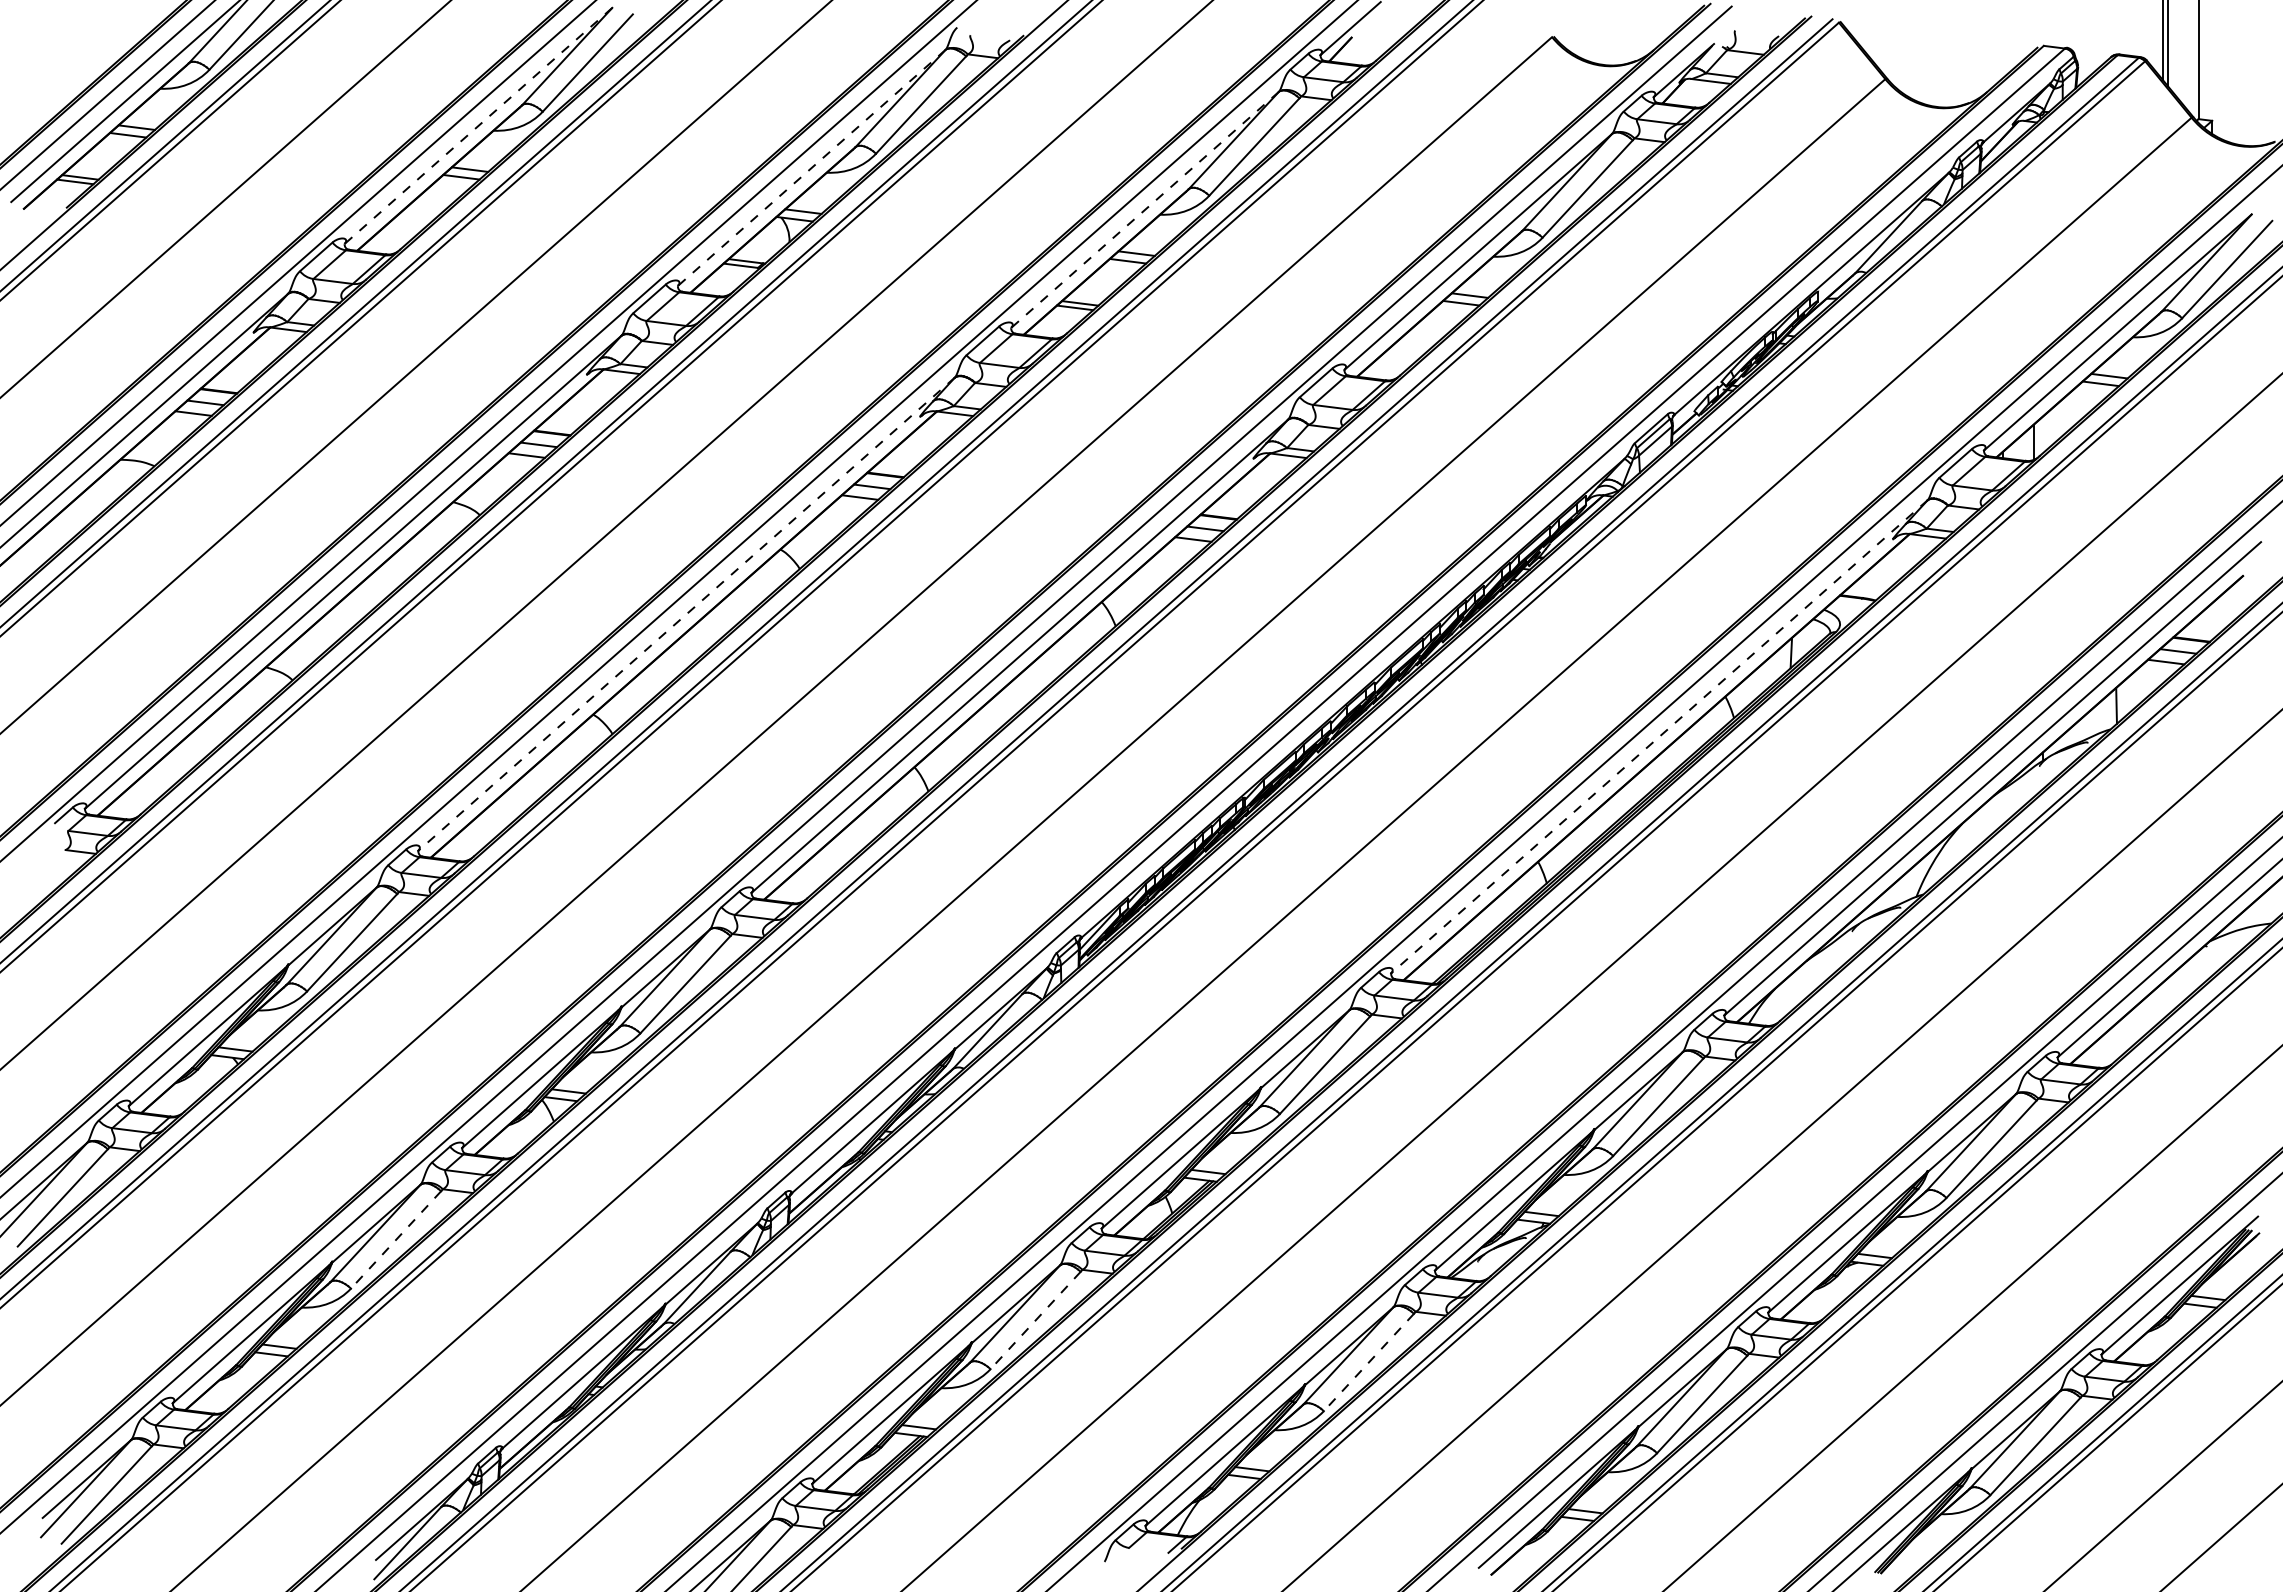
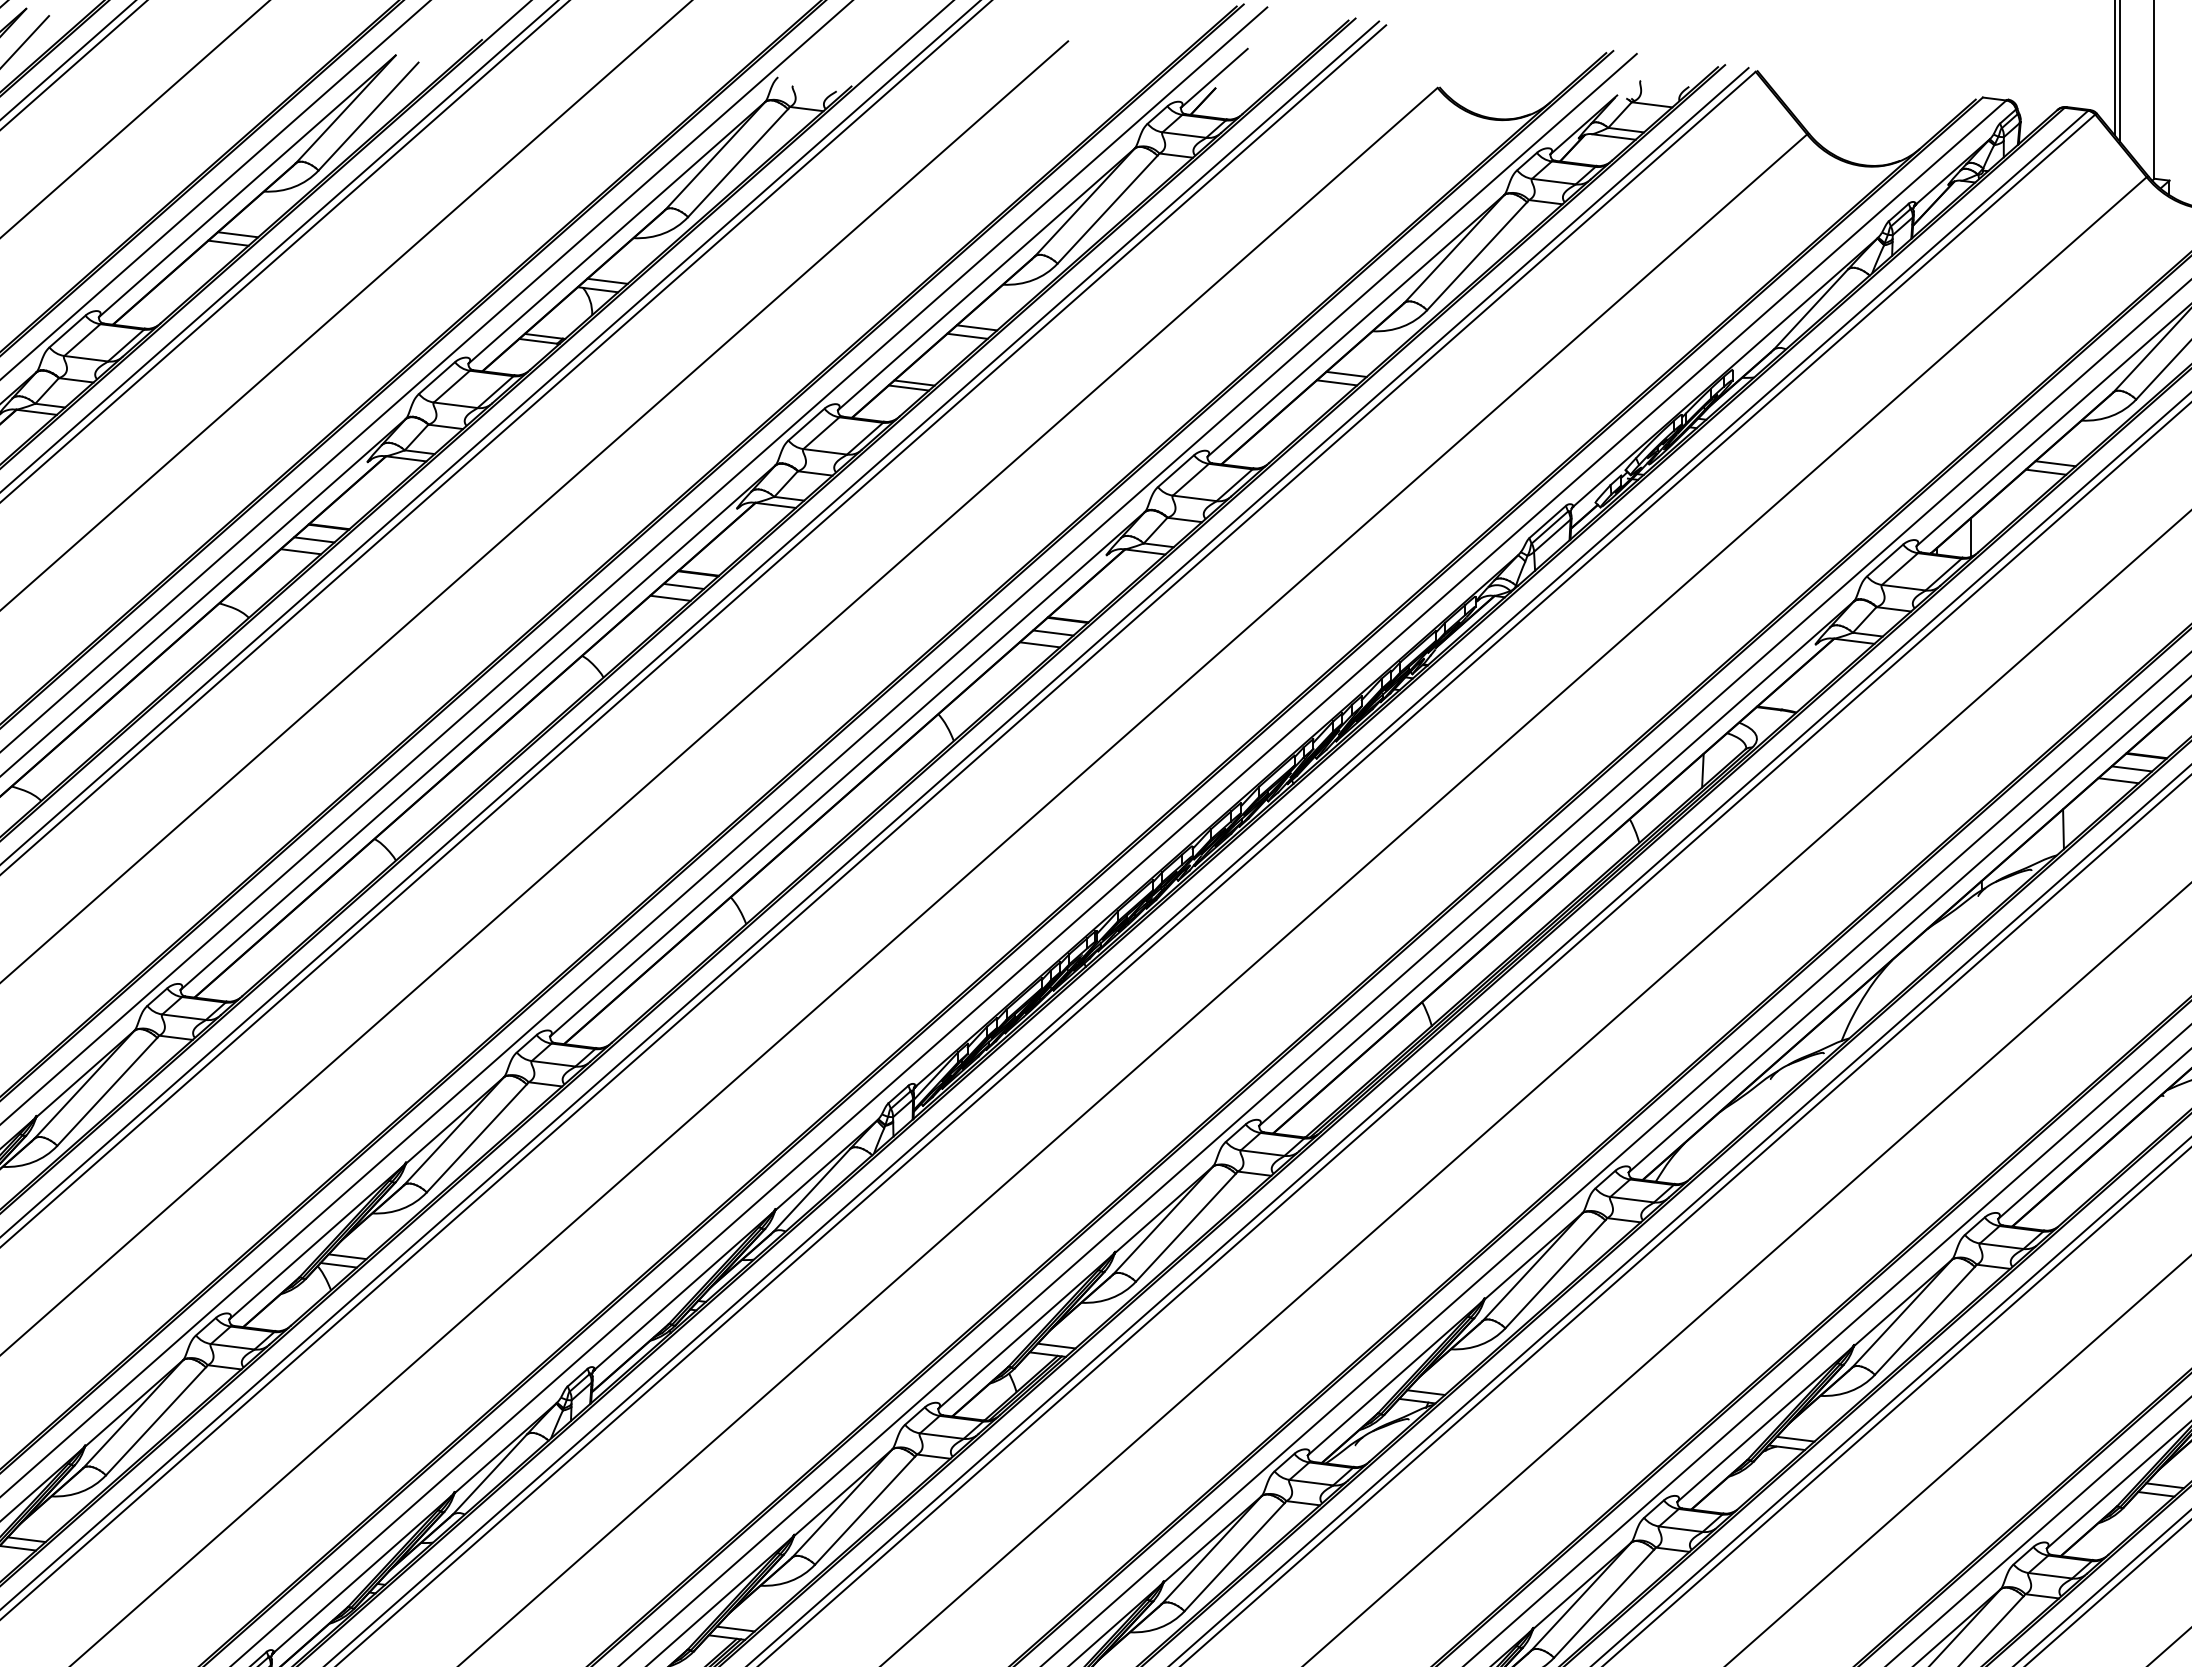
line: (478, 125) -> (247, 185), dashed -> solid
line: (811, 167) -> (616, 232), dashed -> solid
line: (1145, 209) -> (986, 278), dashed -> solid
line: (686, 614) -> (477, 727), dashed -> solid
line: (1659, 736) -> (1556, 863), dashed -> solid
line: (395, 1240) -> (155, 1422), dashed -> solid
line: (1035, 1320) -> (864, 1510), dashed -> solid
line: (1368, 1362) -> (1234, 1557), dashed -> solid

